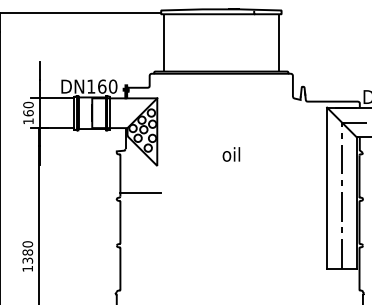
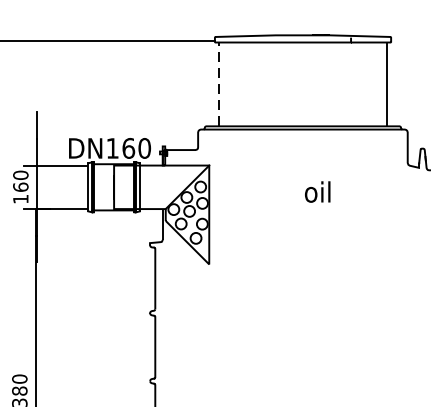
line: (163, 42) -> (218, 83), solid -> dashed
text: (231, 154) -> (317, 192), moved
line: (140, 193) -> (184, 304), removed

